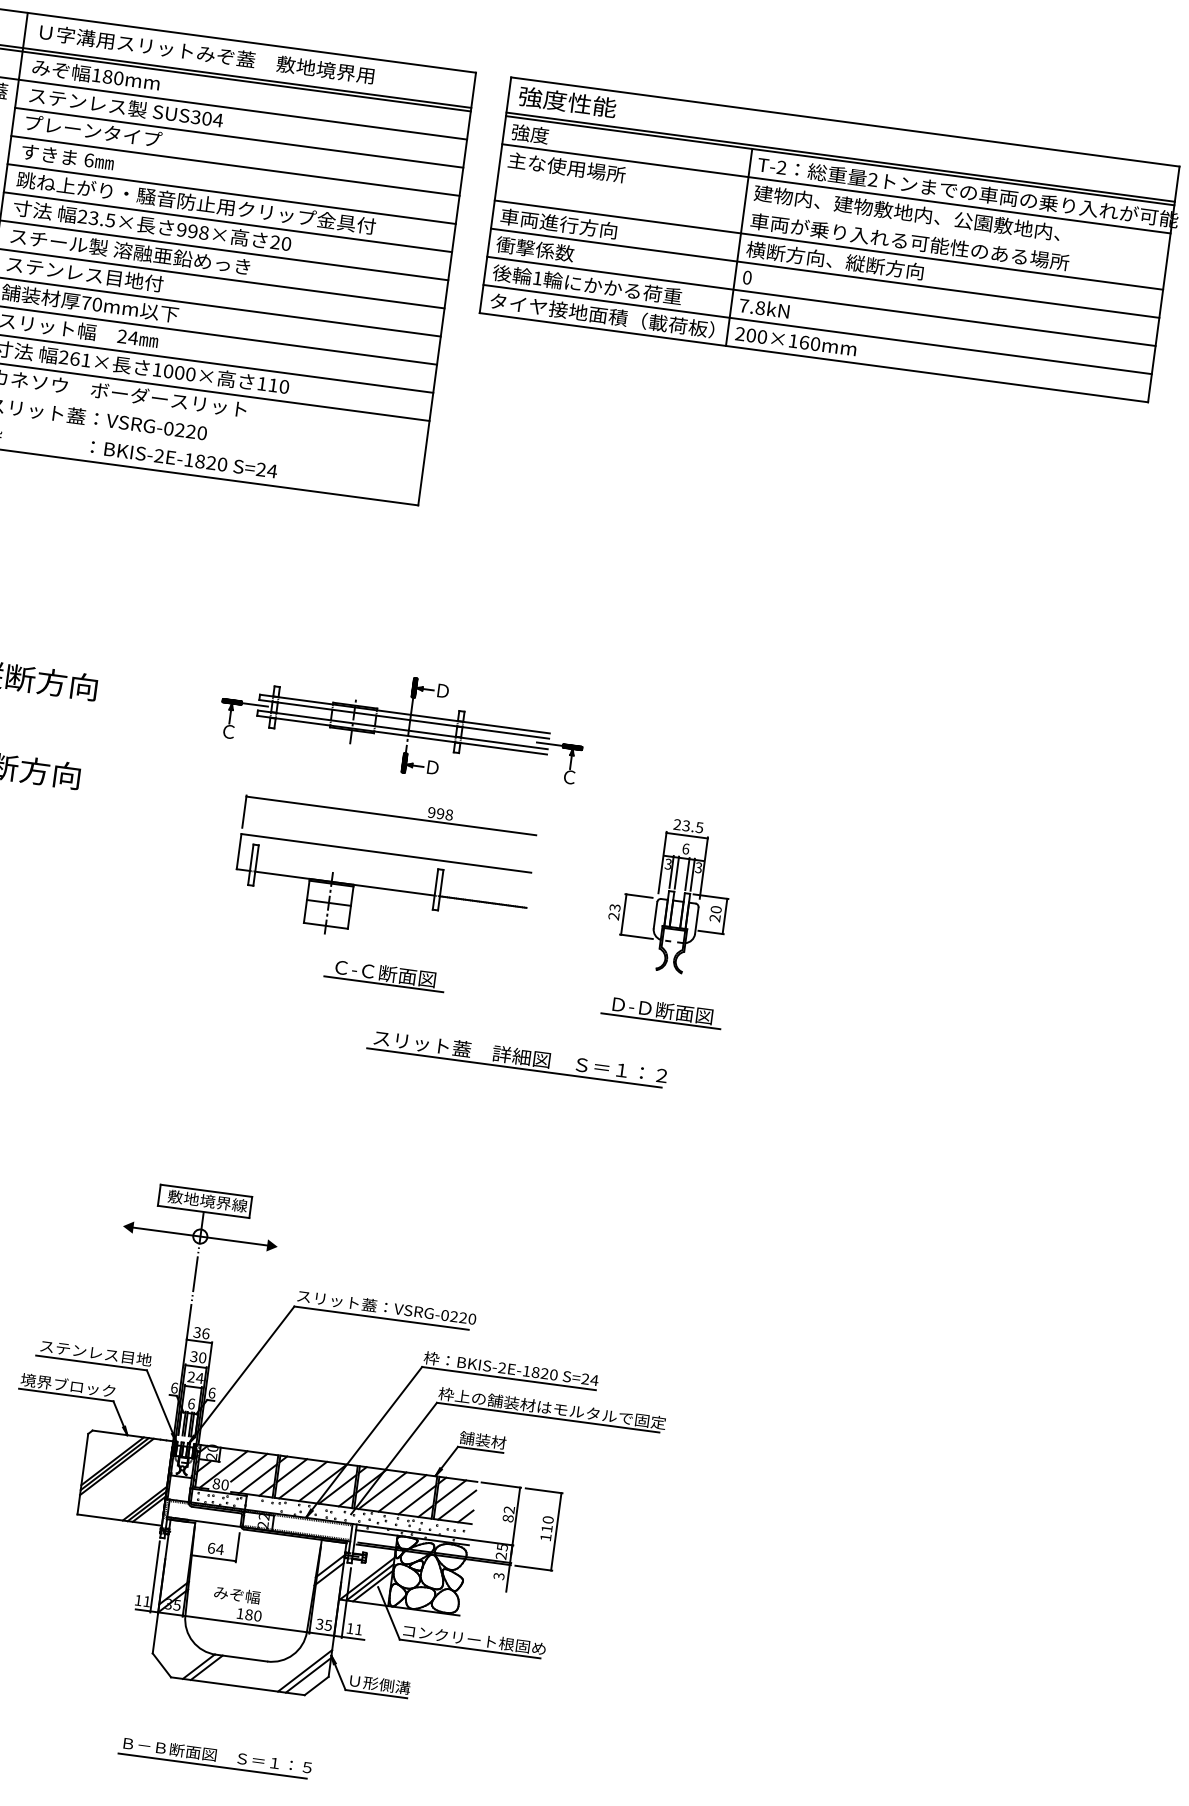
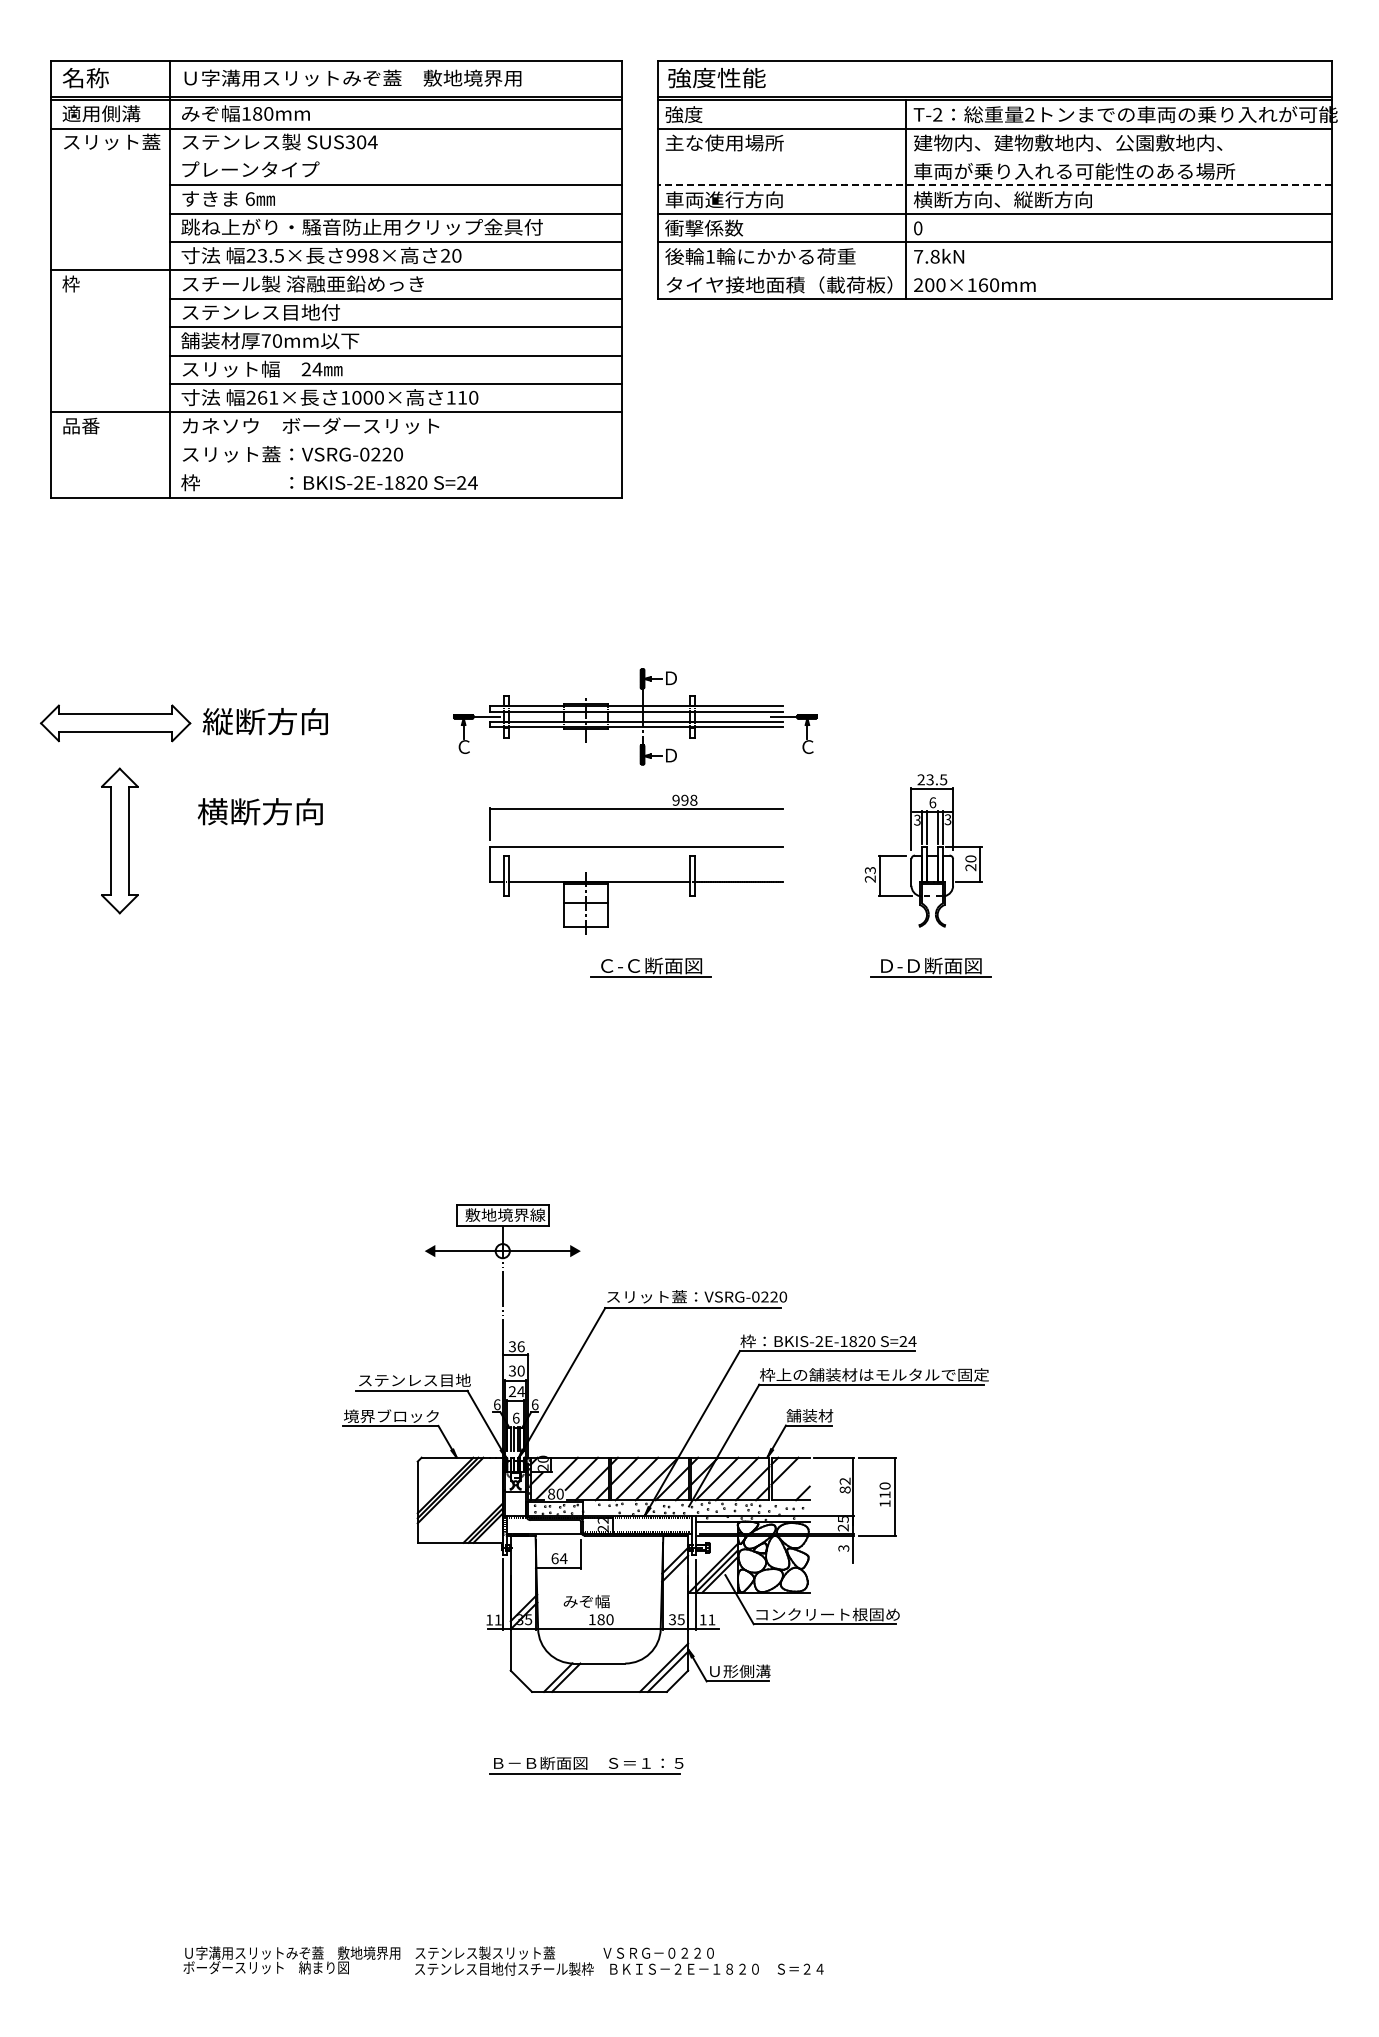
line: (238, 137) -> (395, 156), removed
line: (828, 245) -> (994, 185), solid -> dashed
line: (817, 329) -> (994, 270), removed
part: (517, 1058) -> (793, 1032), removed
line: (456, 1505) -> (792, 1483), removed

